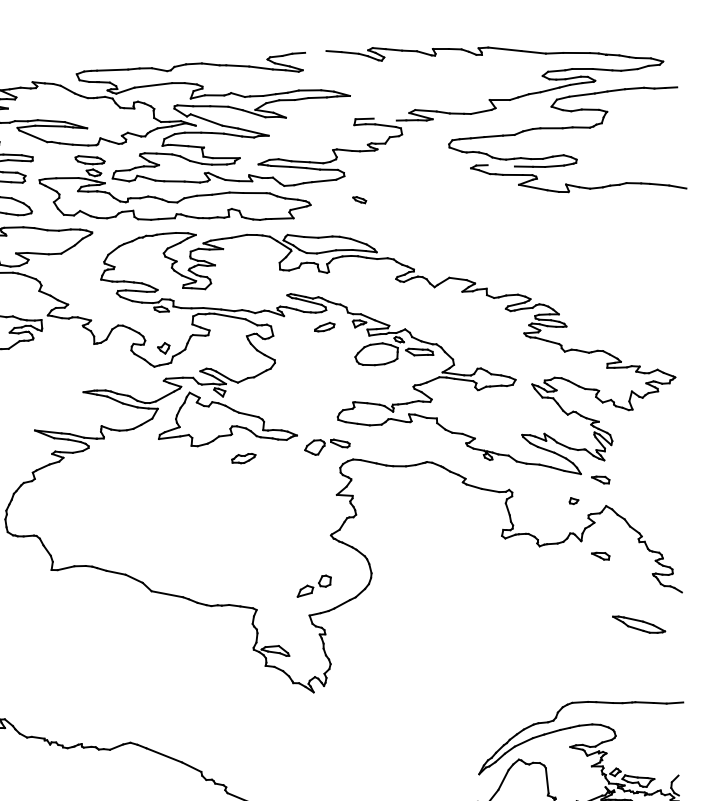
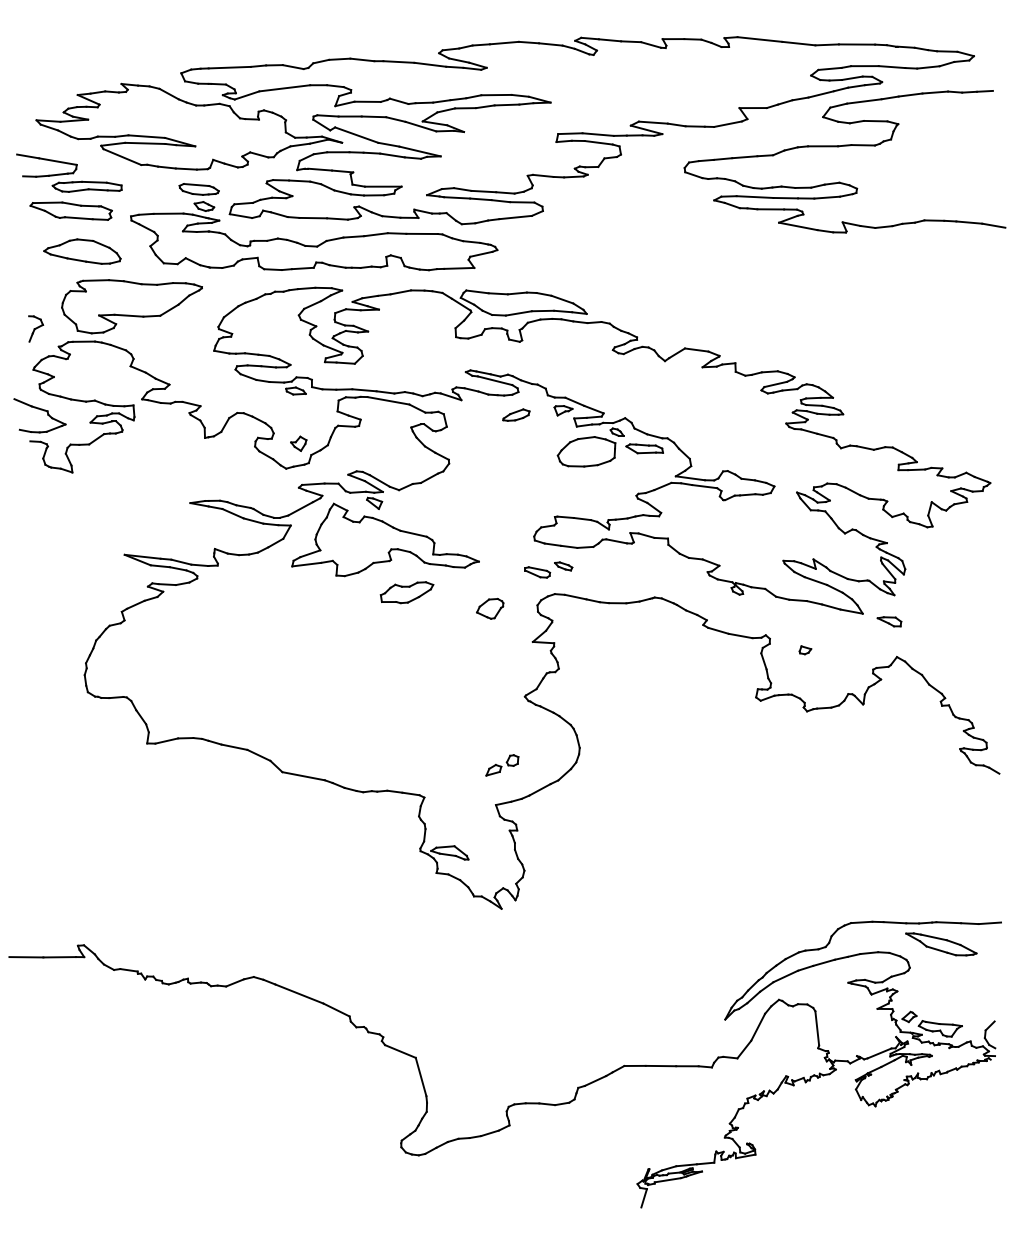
line: (315, 51) -> (503, 42), added
line: (384, 119) -> (597, 134), added
line: (500, 165) -> (754, 196), added
part: (359, 200) -> (563, 566), moved
part: (315, 447) -> (490, 608), moved
part: (243, 458) -> (406, 592), size x1.67
part: (574, 501) -> (805, 650), moved
part: (600, 555) -> (889, 724), removed
part: (314, 586) -> (502, 765), size x0.71
part: (639, 624) -> (941, 944), moved

